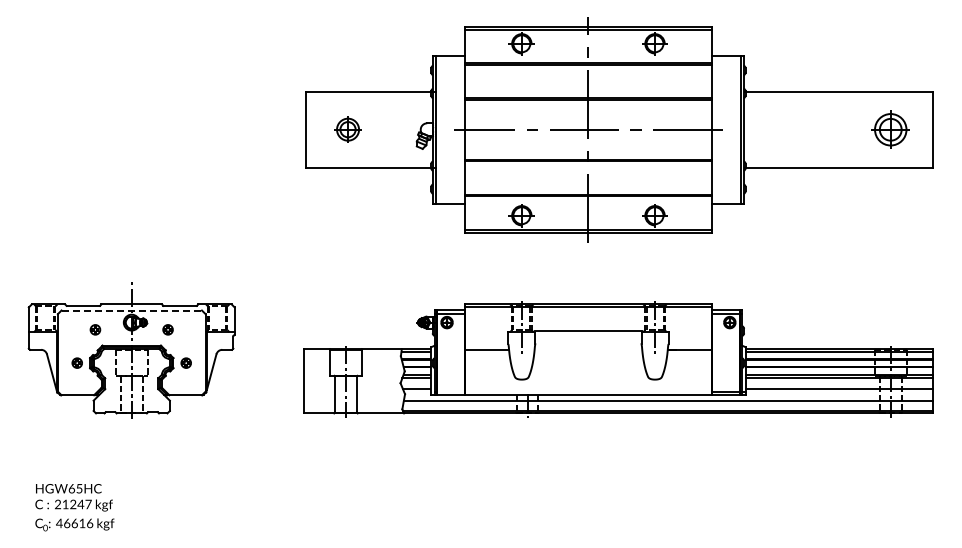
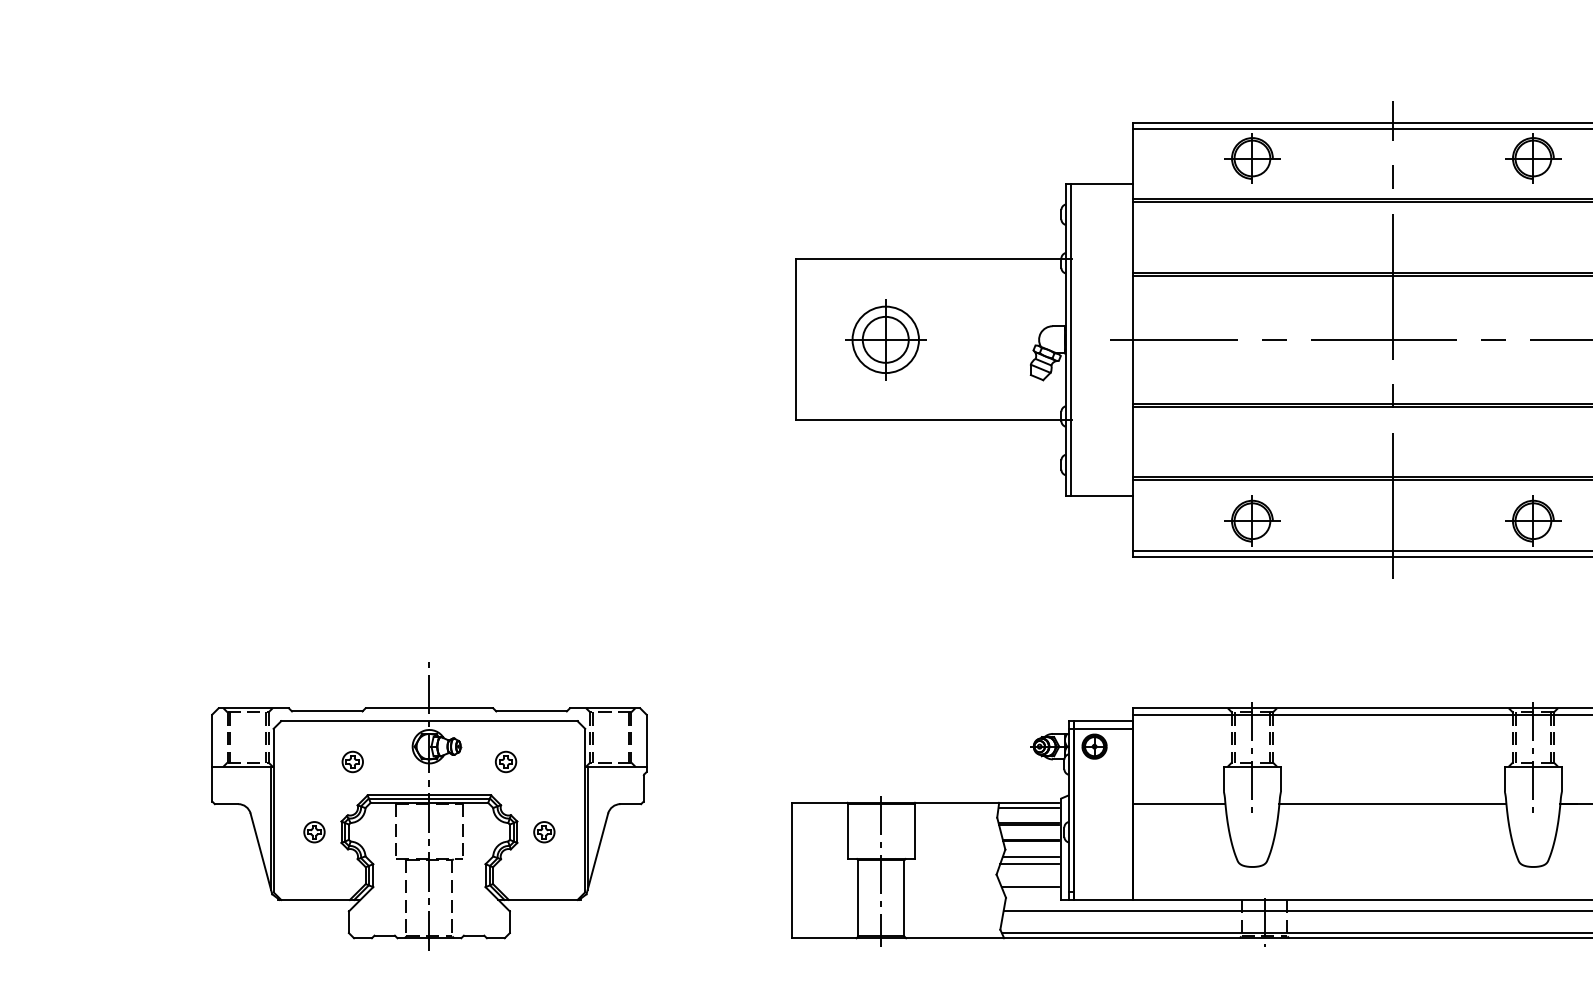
part: (347, 129) -> (884, 339), size x1.43
line: (132, 310) -> (430, 721), dashed -> solid
line: (588, 330) -> (1393, 803), moved

